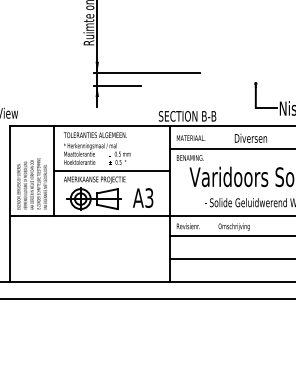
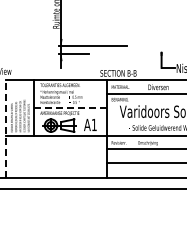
line: (111, 170) -> (70, 107), solid -> dashed
text: (148, 197) -> (93, 124), A3 -> A1
line: (10, 203) -> (6, 128), solid -> dashed

